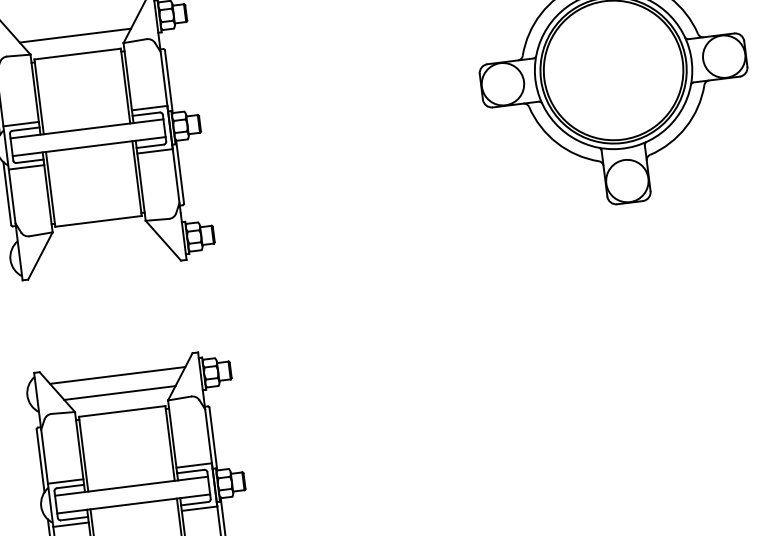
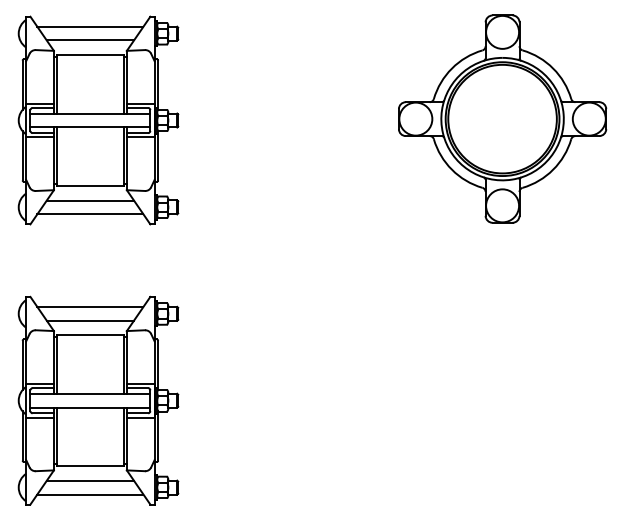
line: (73, 17) -> (90, 26), added
line: (100, 239) -> (90, 200), added
line: (103, 257) -> (90, 214), added

